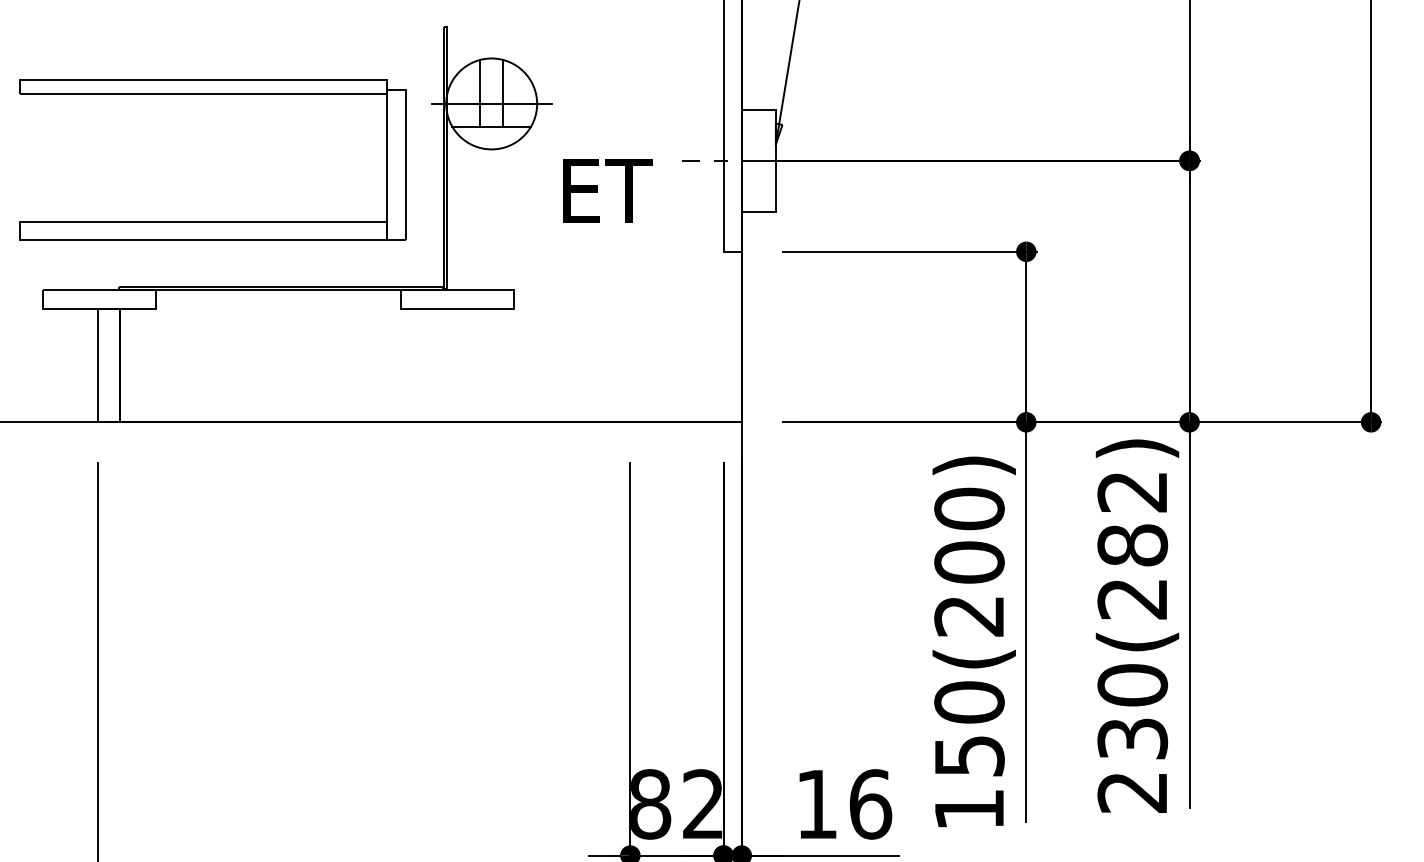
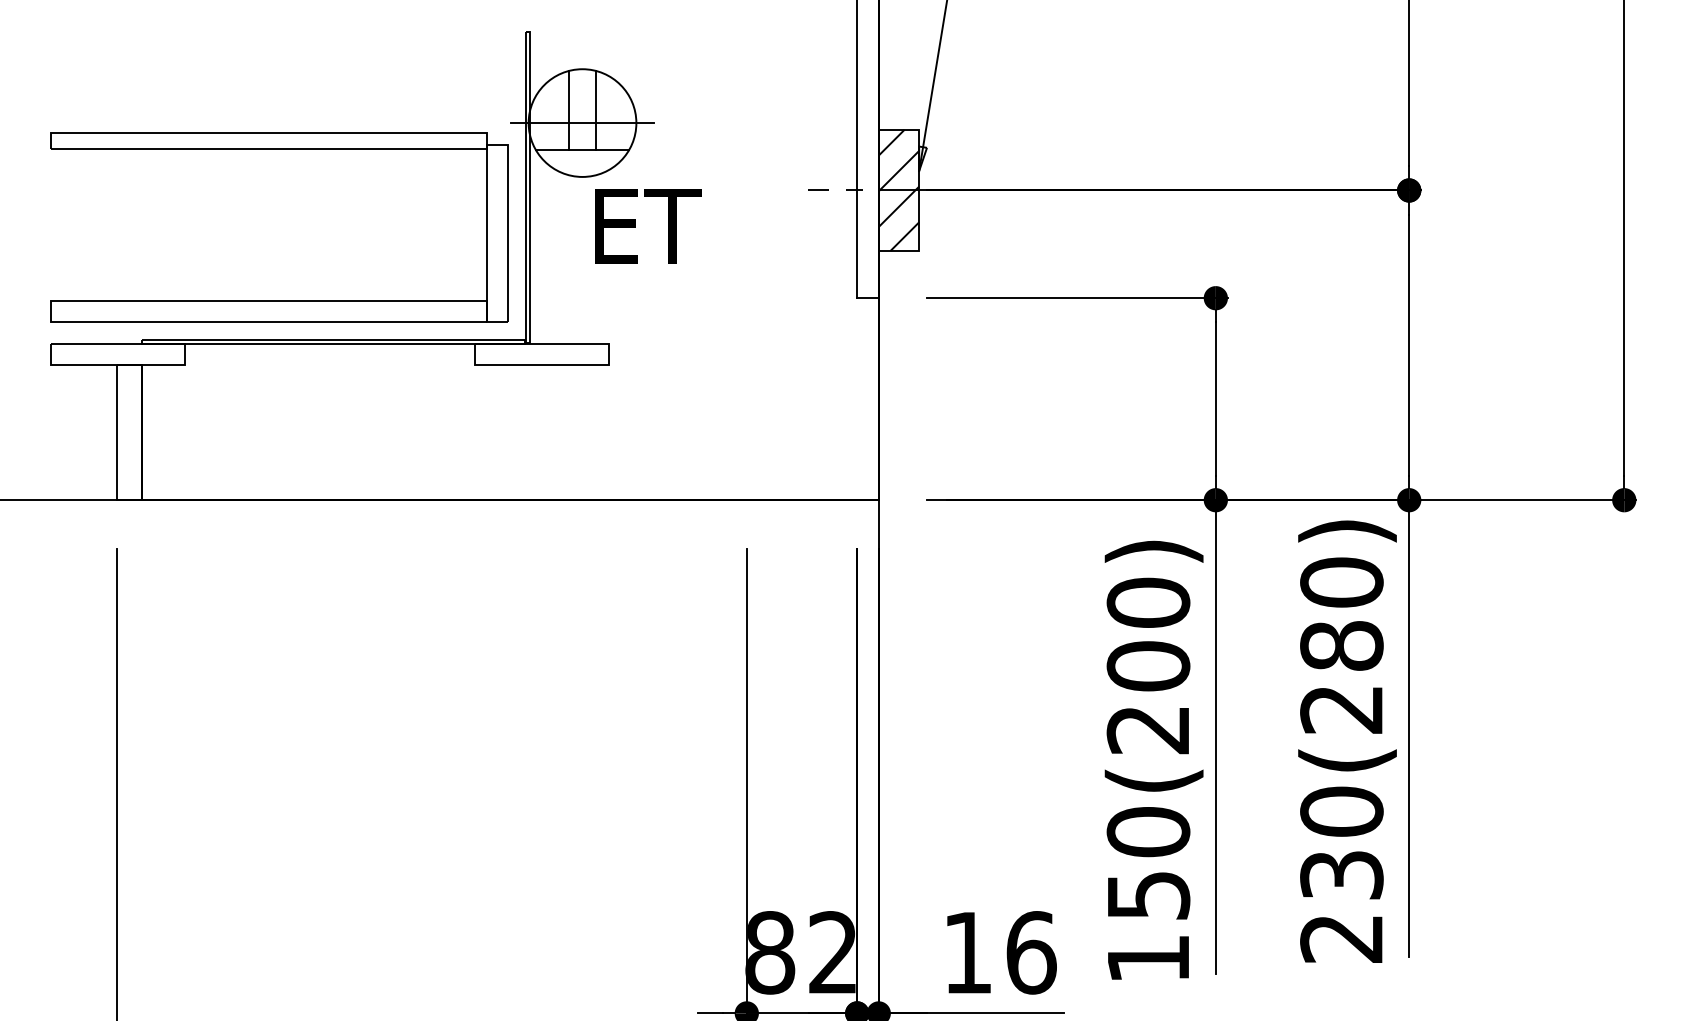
hatch: (758, 160) -> (898, 190), added
text: (608, 191) -> (648, 226), moved
part: (212, 221) -> (279, 300), moved
text: (1132, 491) -> (1341, 582), 230(282) -> 230(280)

